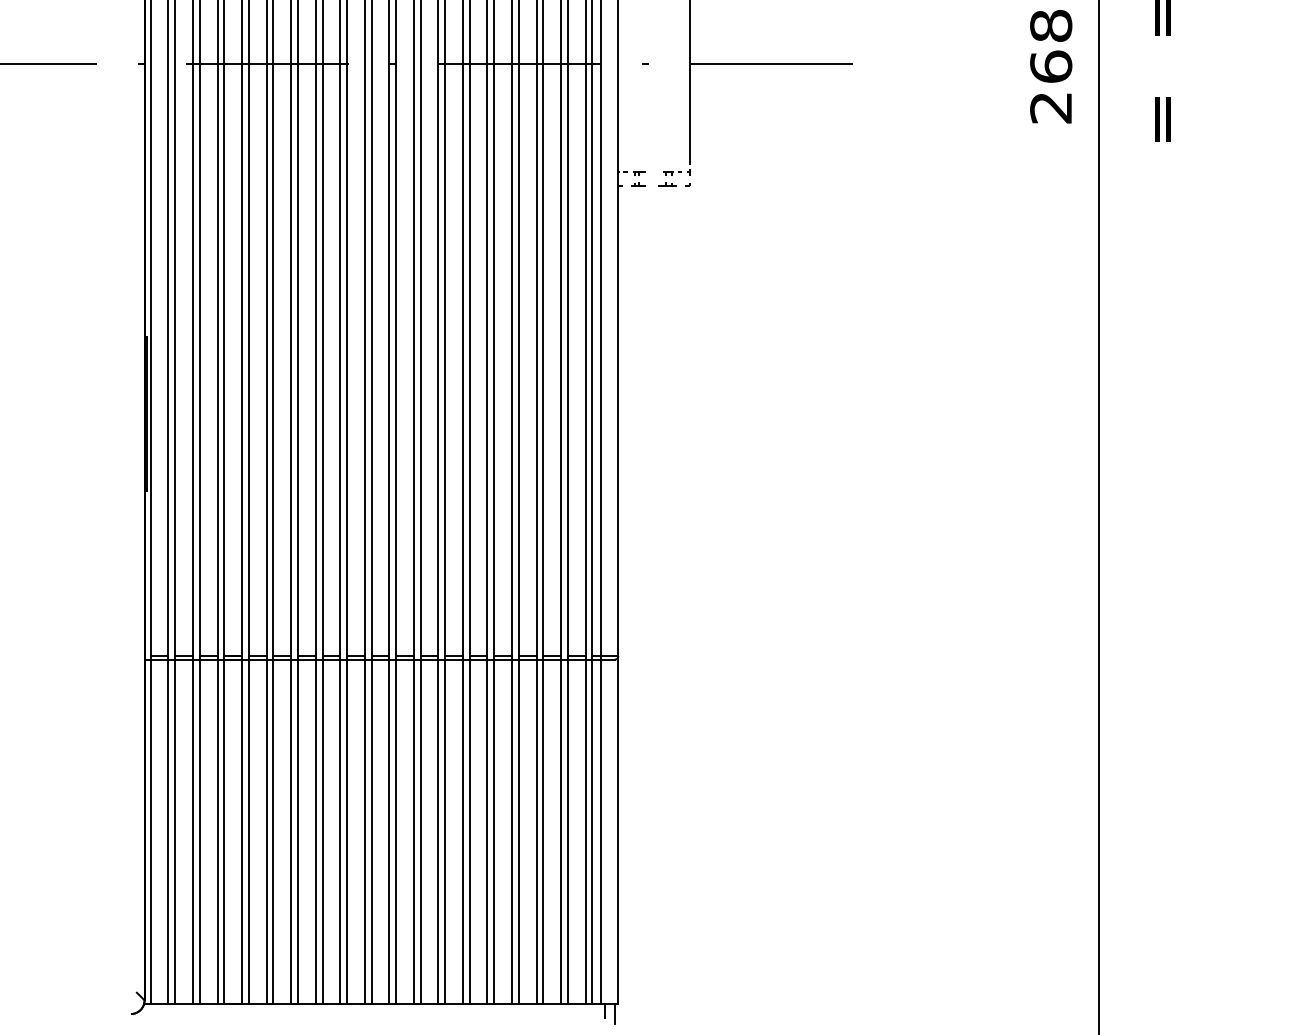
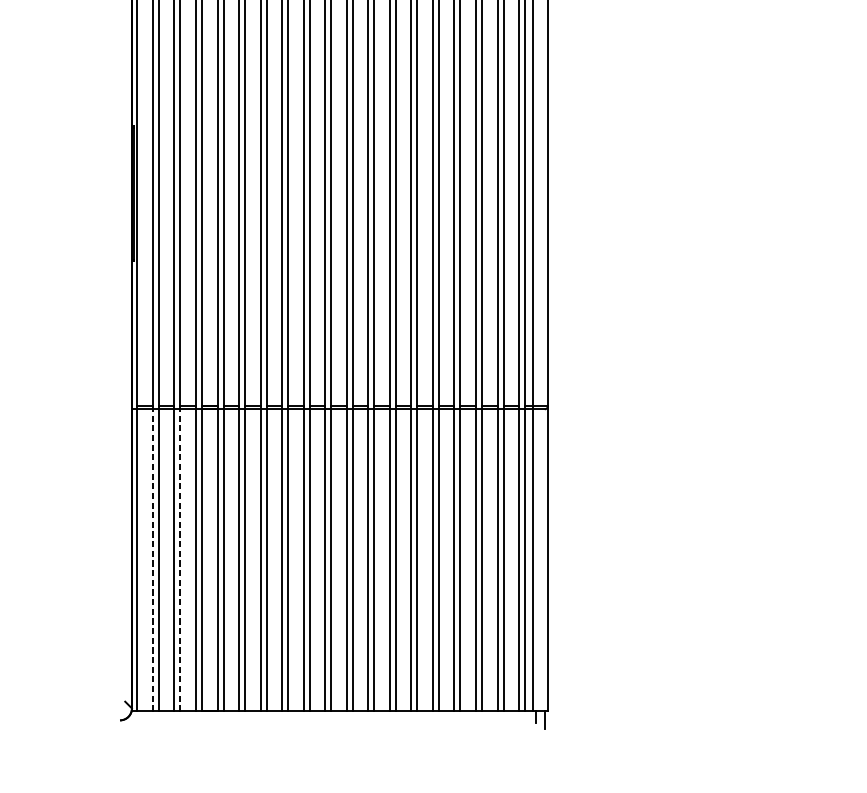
line: (168, 831) -> (152, 560), solid -> dashed
line: (199, 831) -> (180, 560), solid -> dashed

